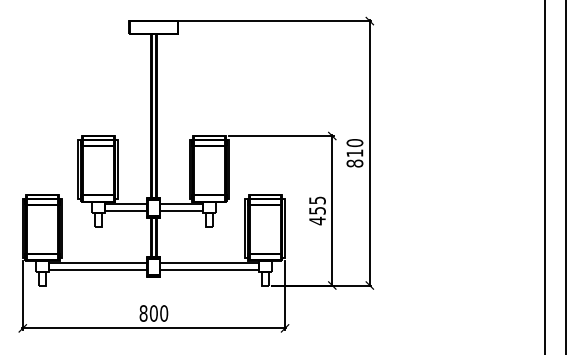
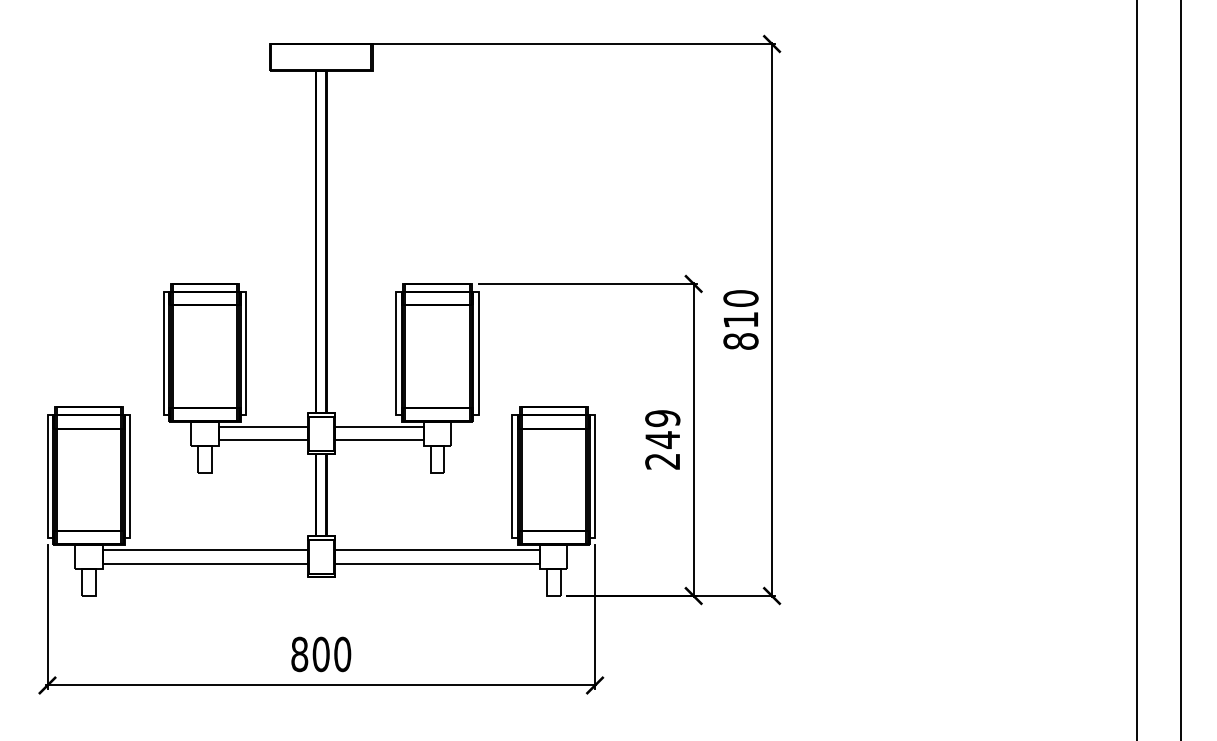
text: (317, 210) -> (662, 439), 455 -> 249

